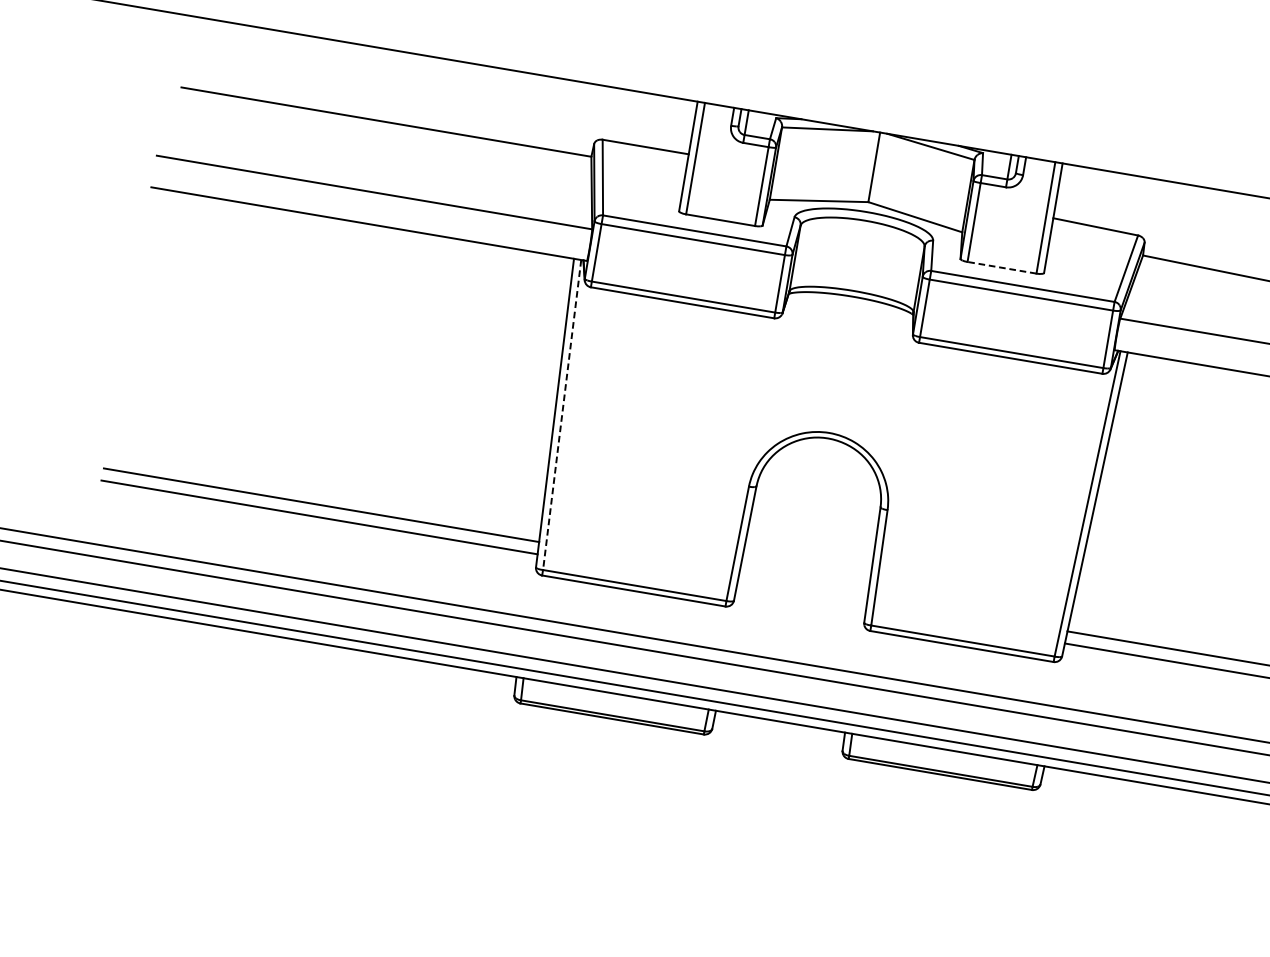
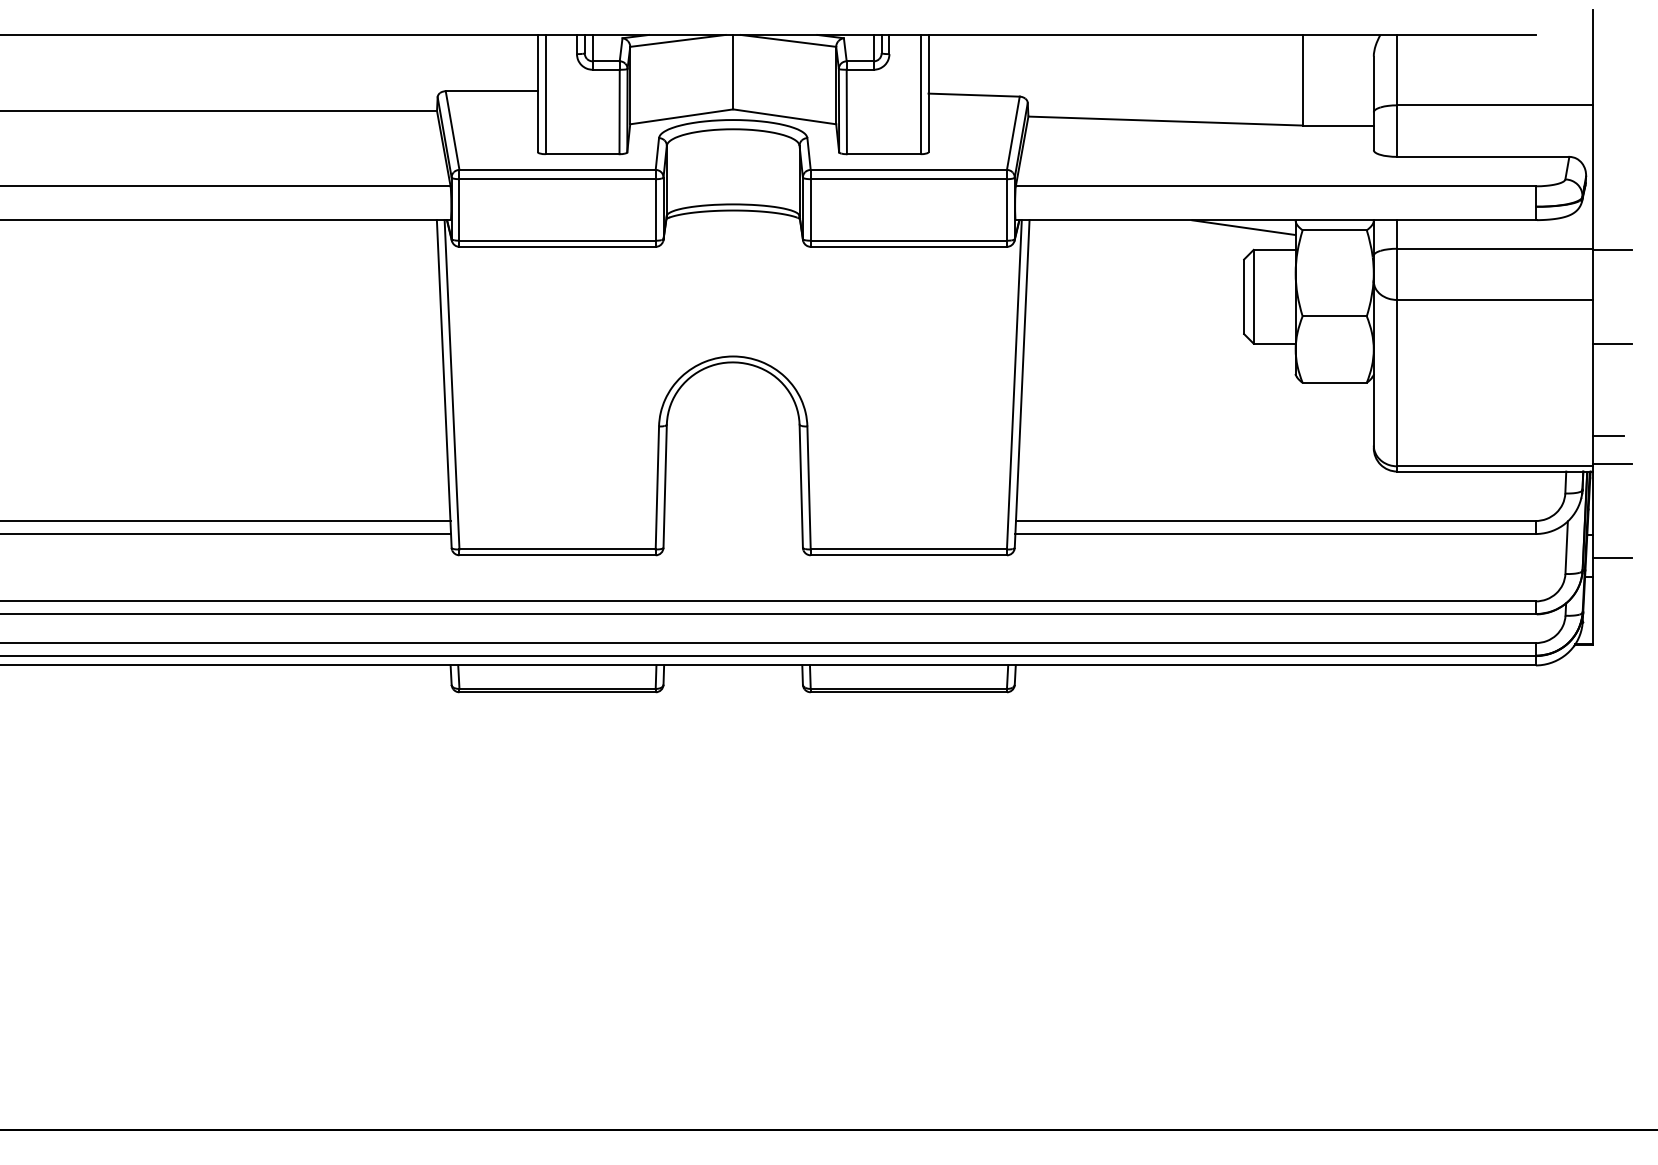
line: (1001, 268) -> (883, 154), dashed -> solid
line: (562, 414) -> (452, 384), dashed -> solid

